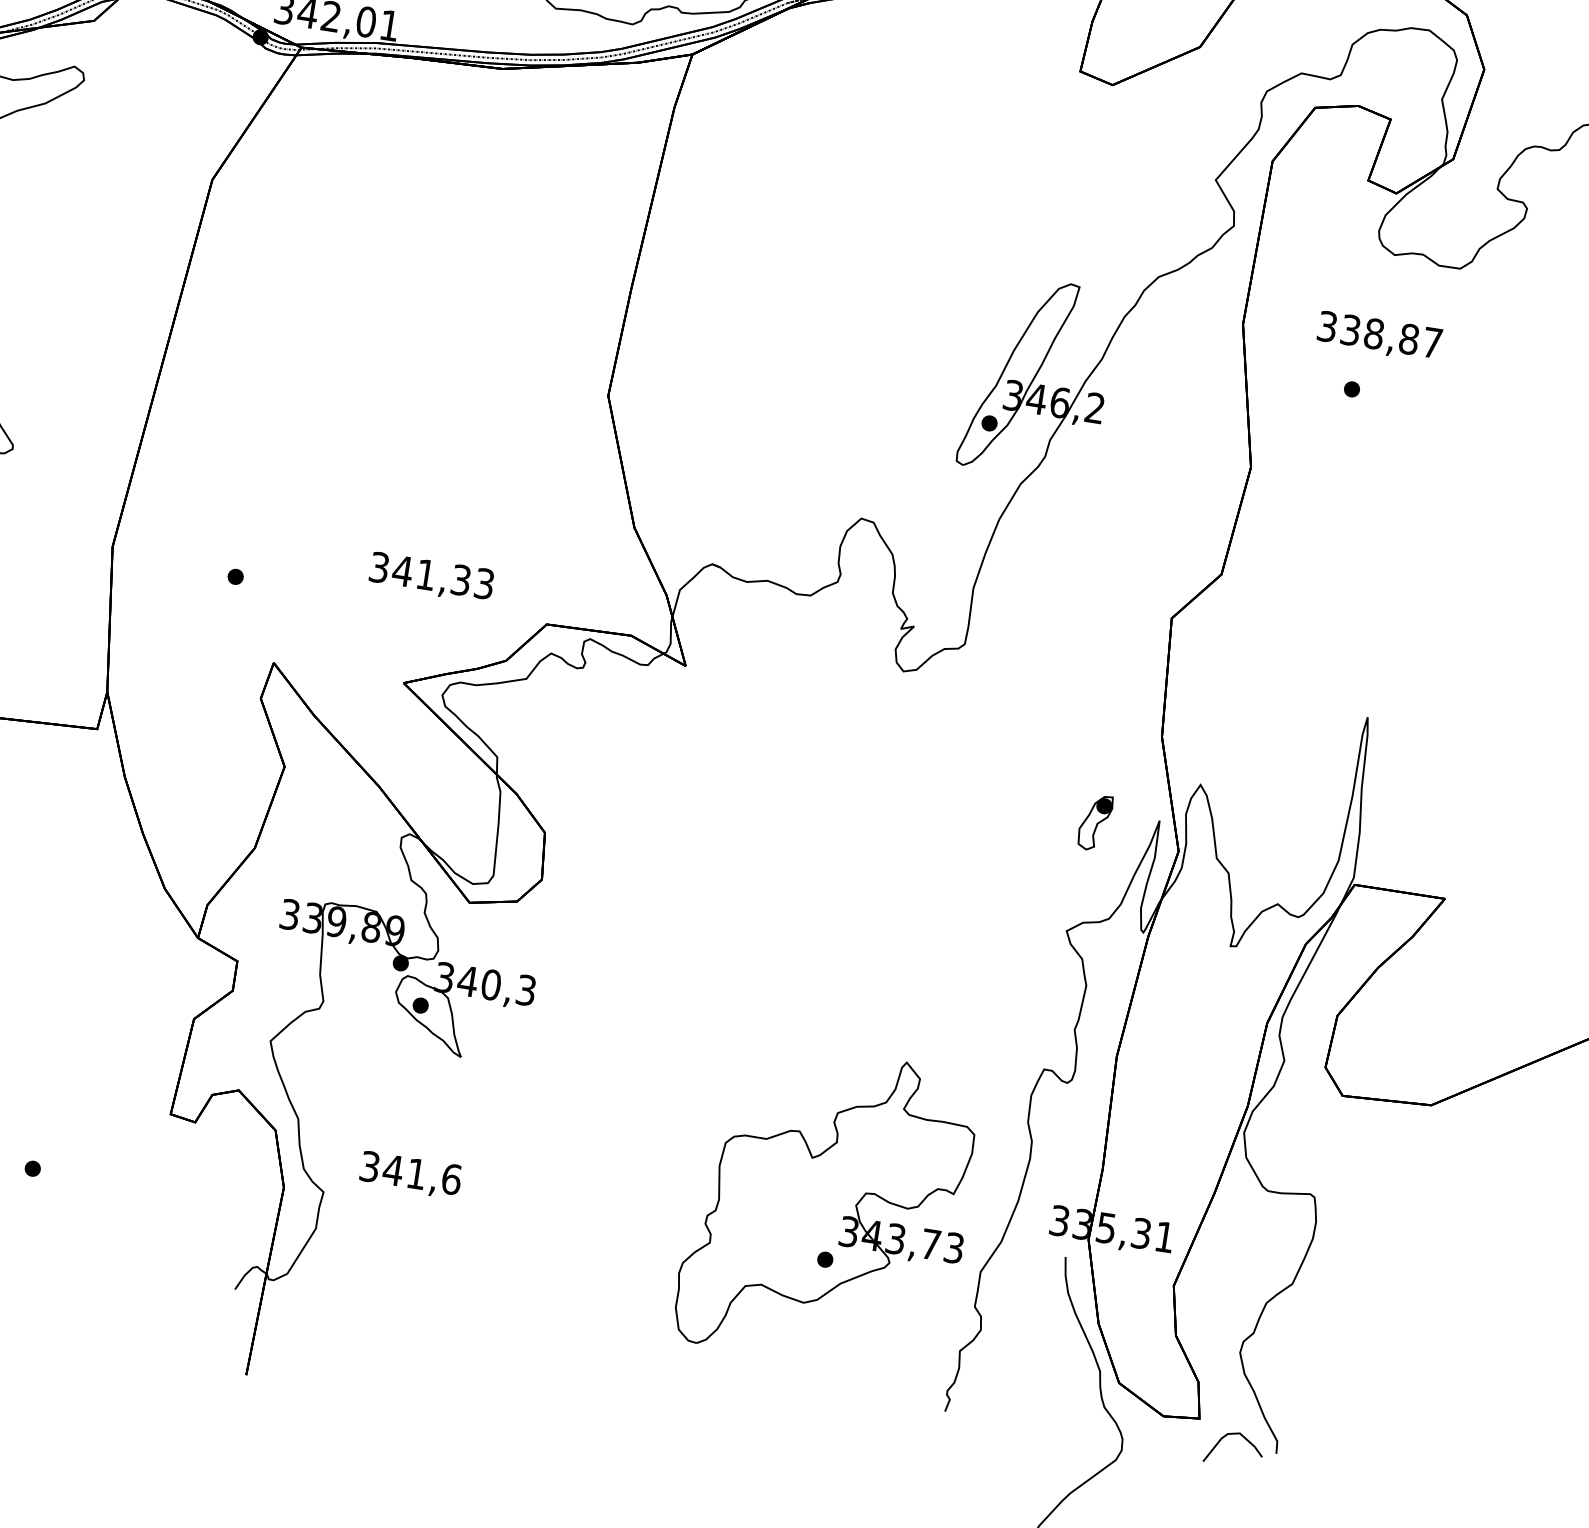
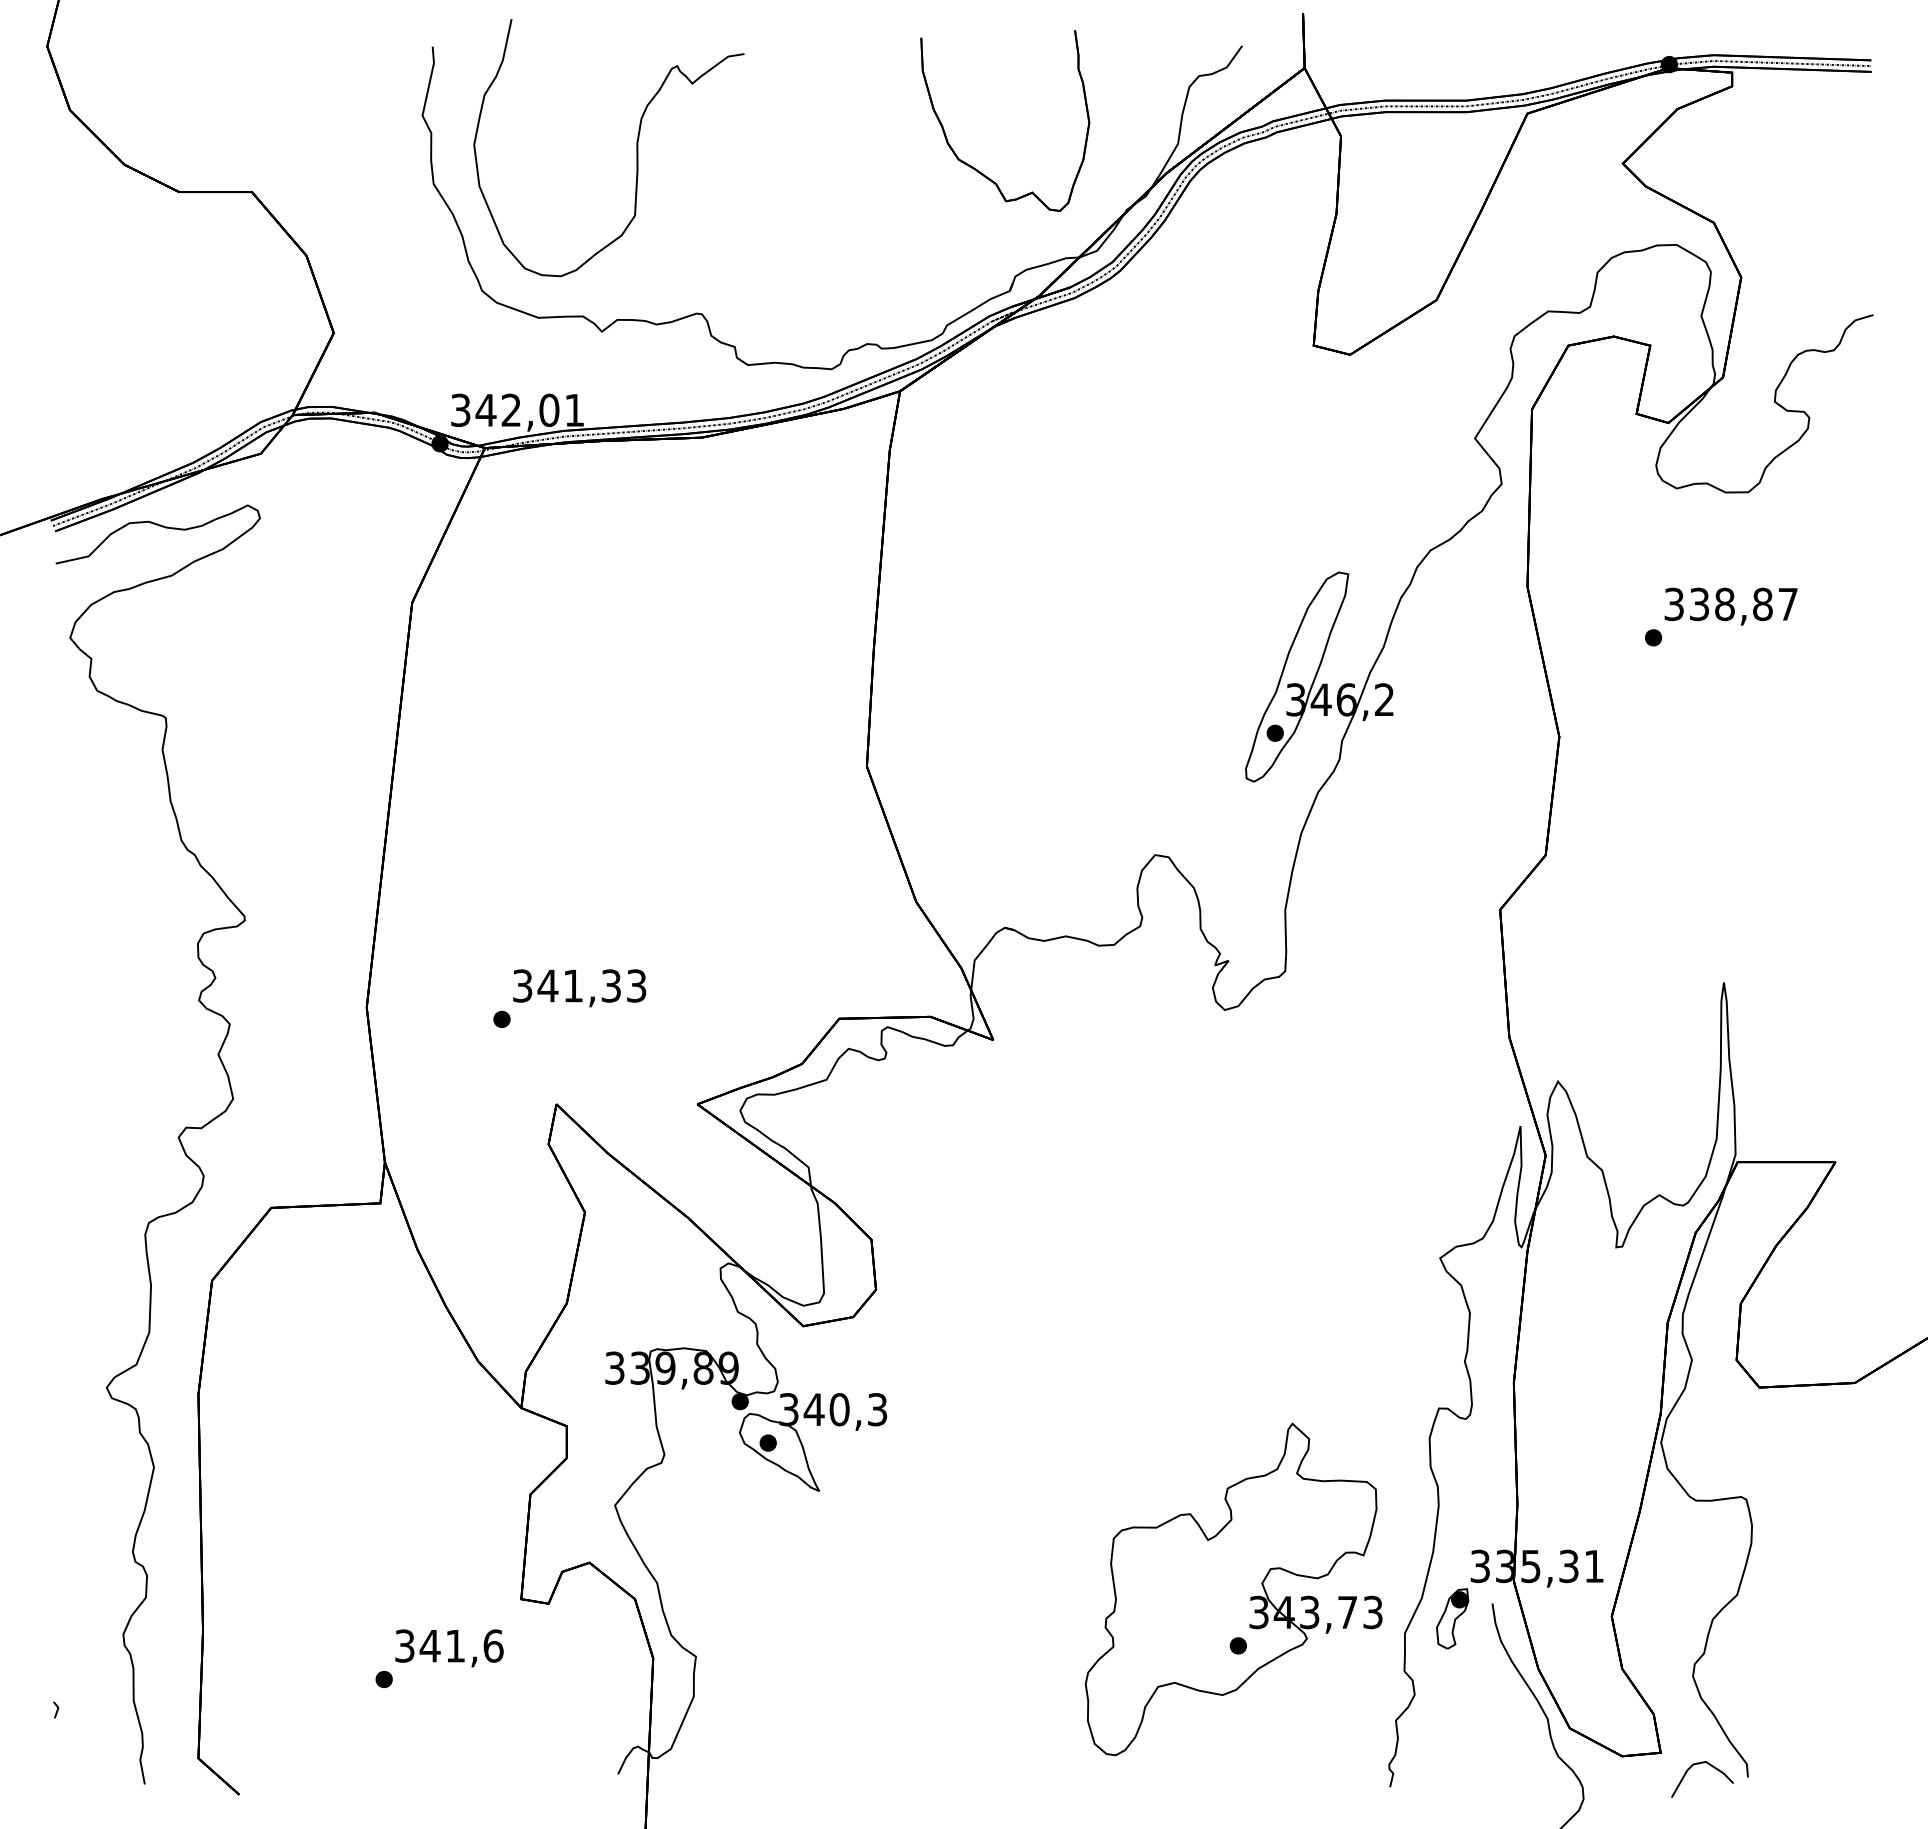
text: (1379, 336) -> (1730, 606), moved
text: (431, 578) -> (579, 988), moved
part: (1095, 822) -> (1452, 1618), moved
text: (410, 1175) -> (449, 1648), moved

